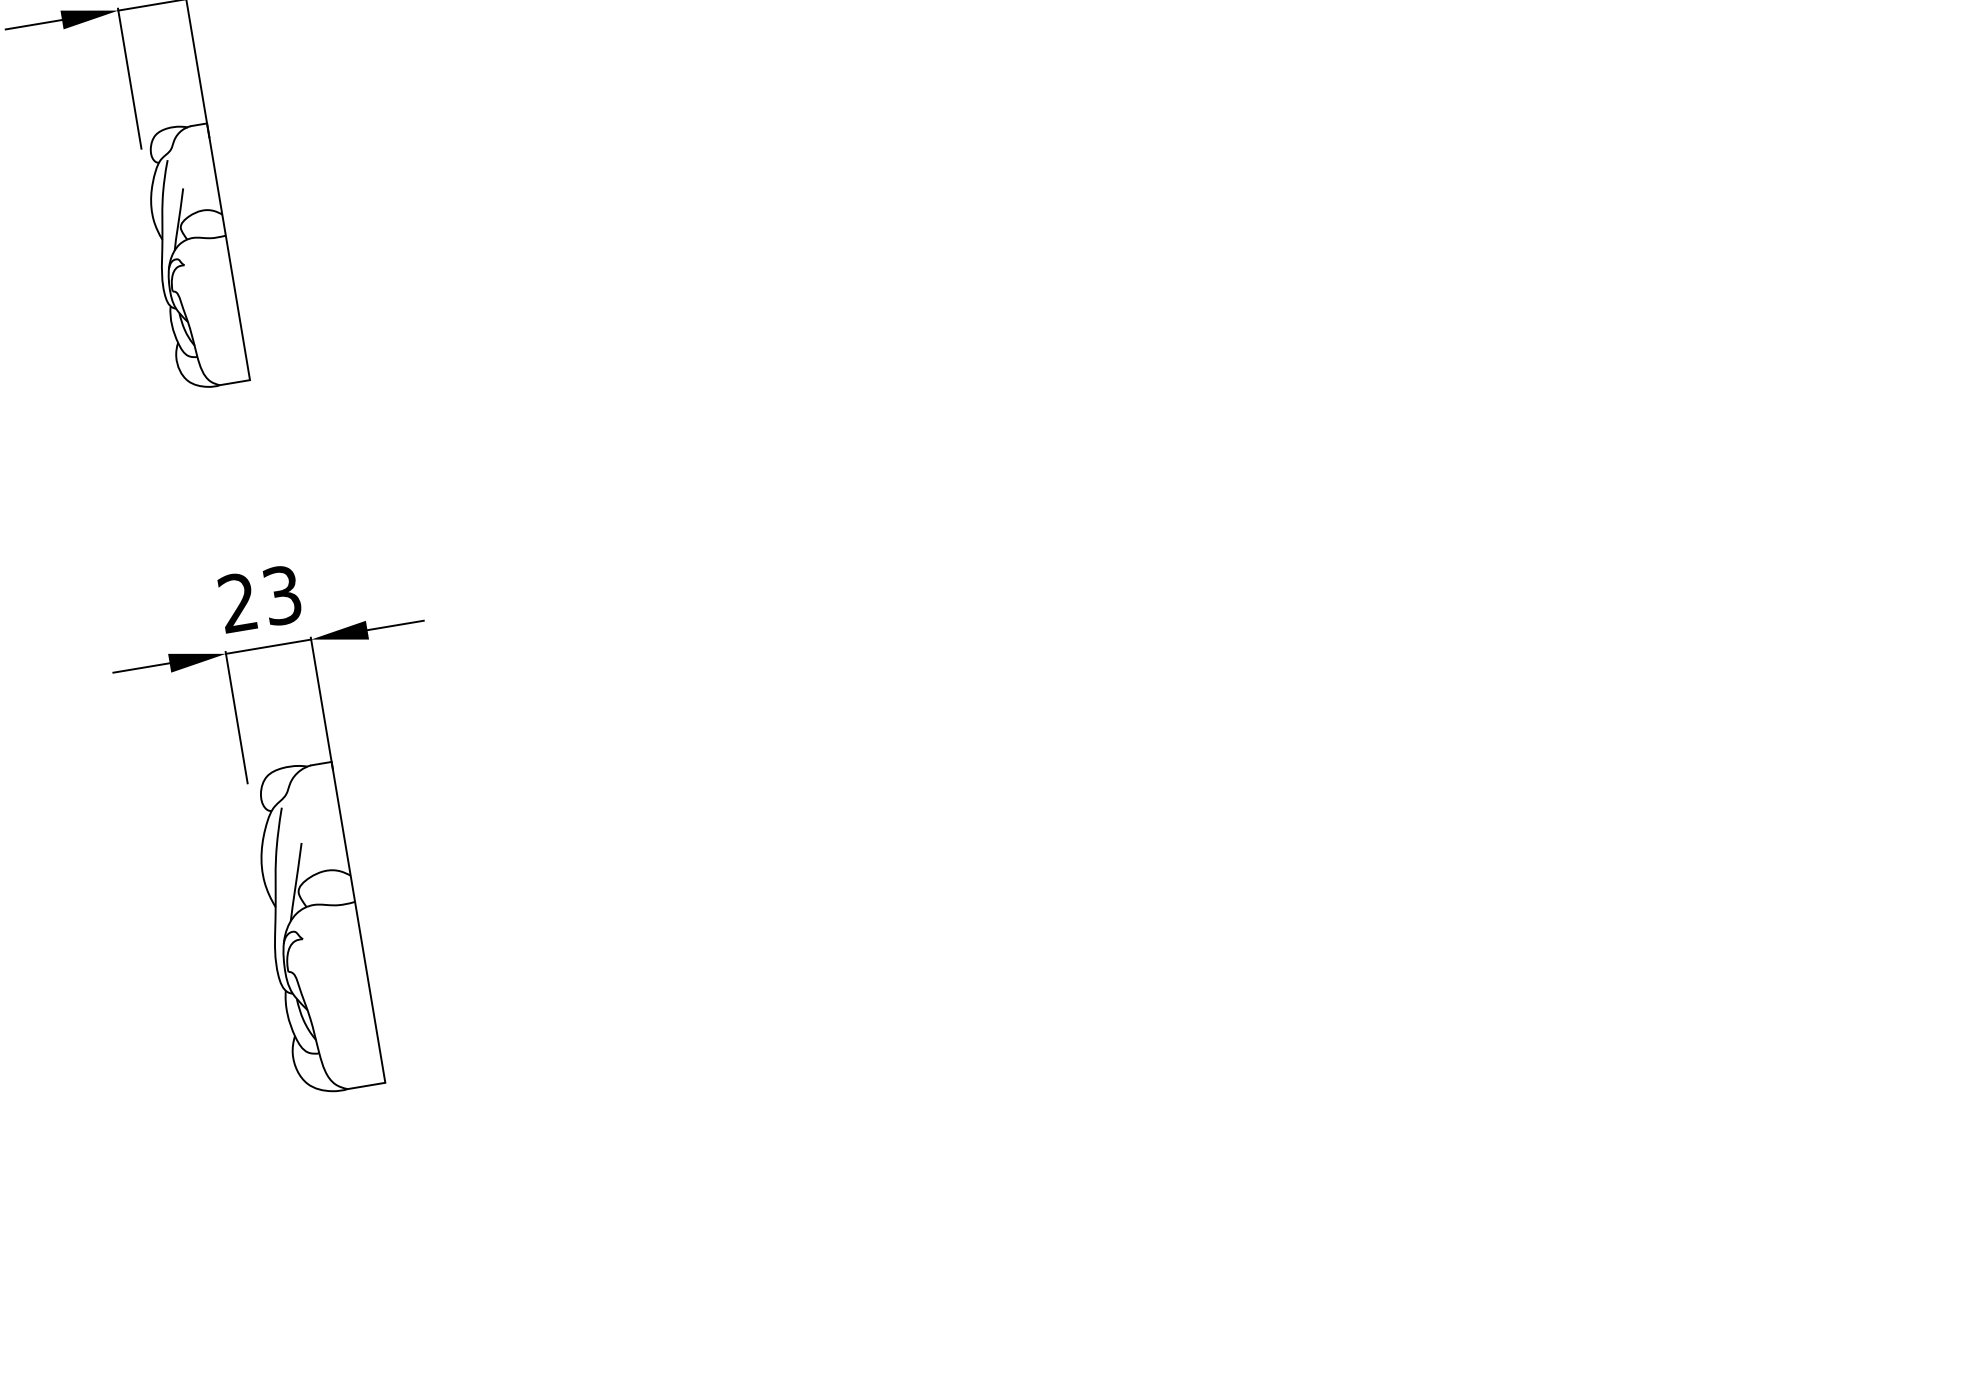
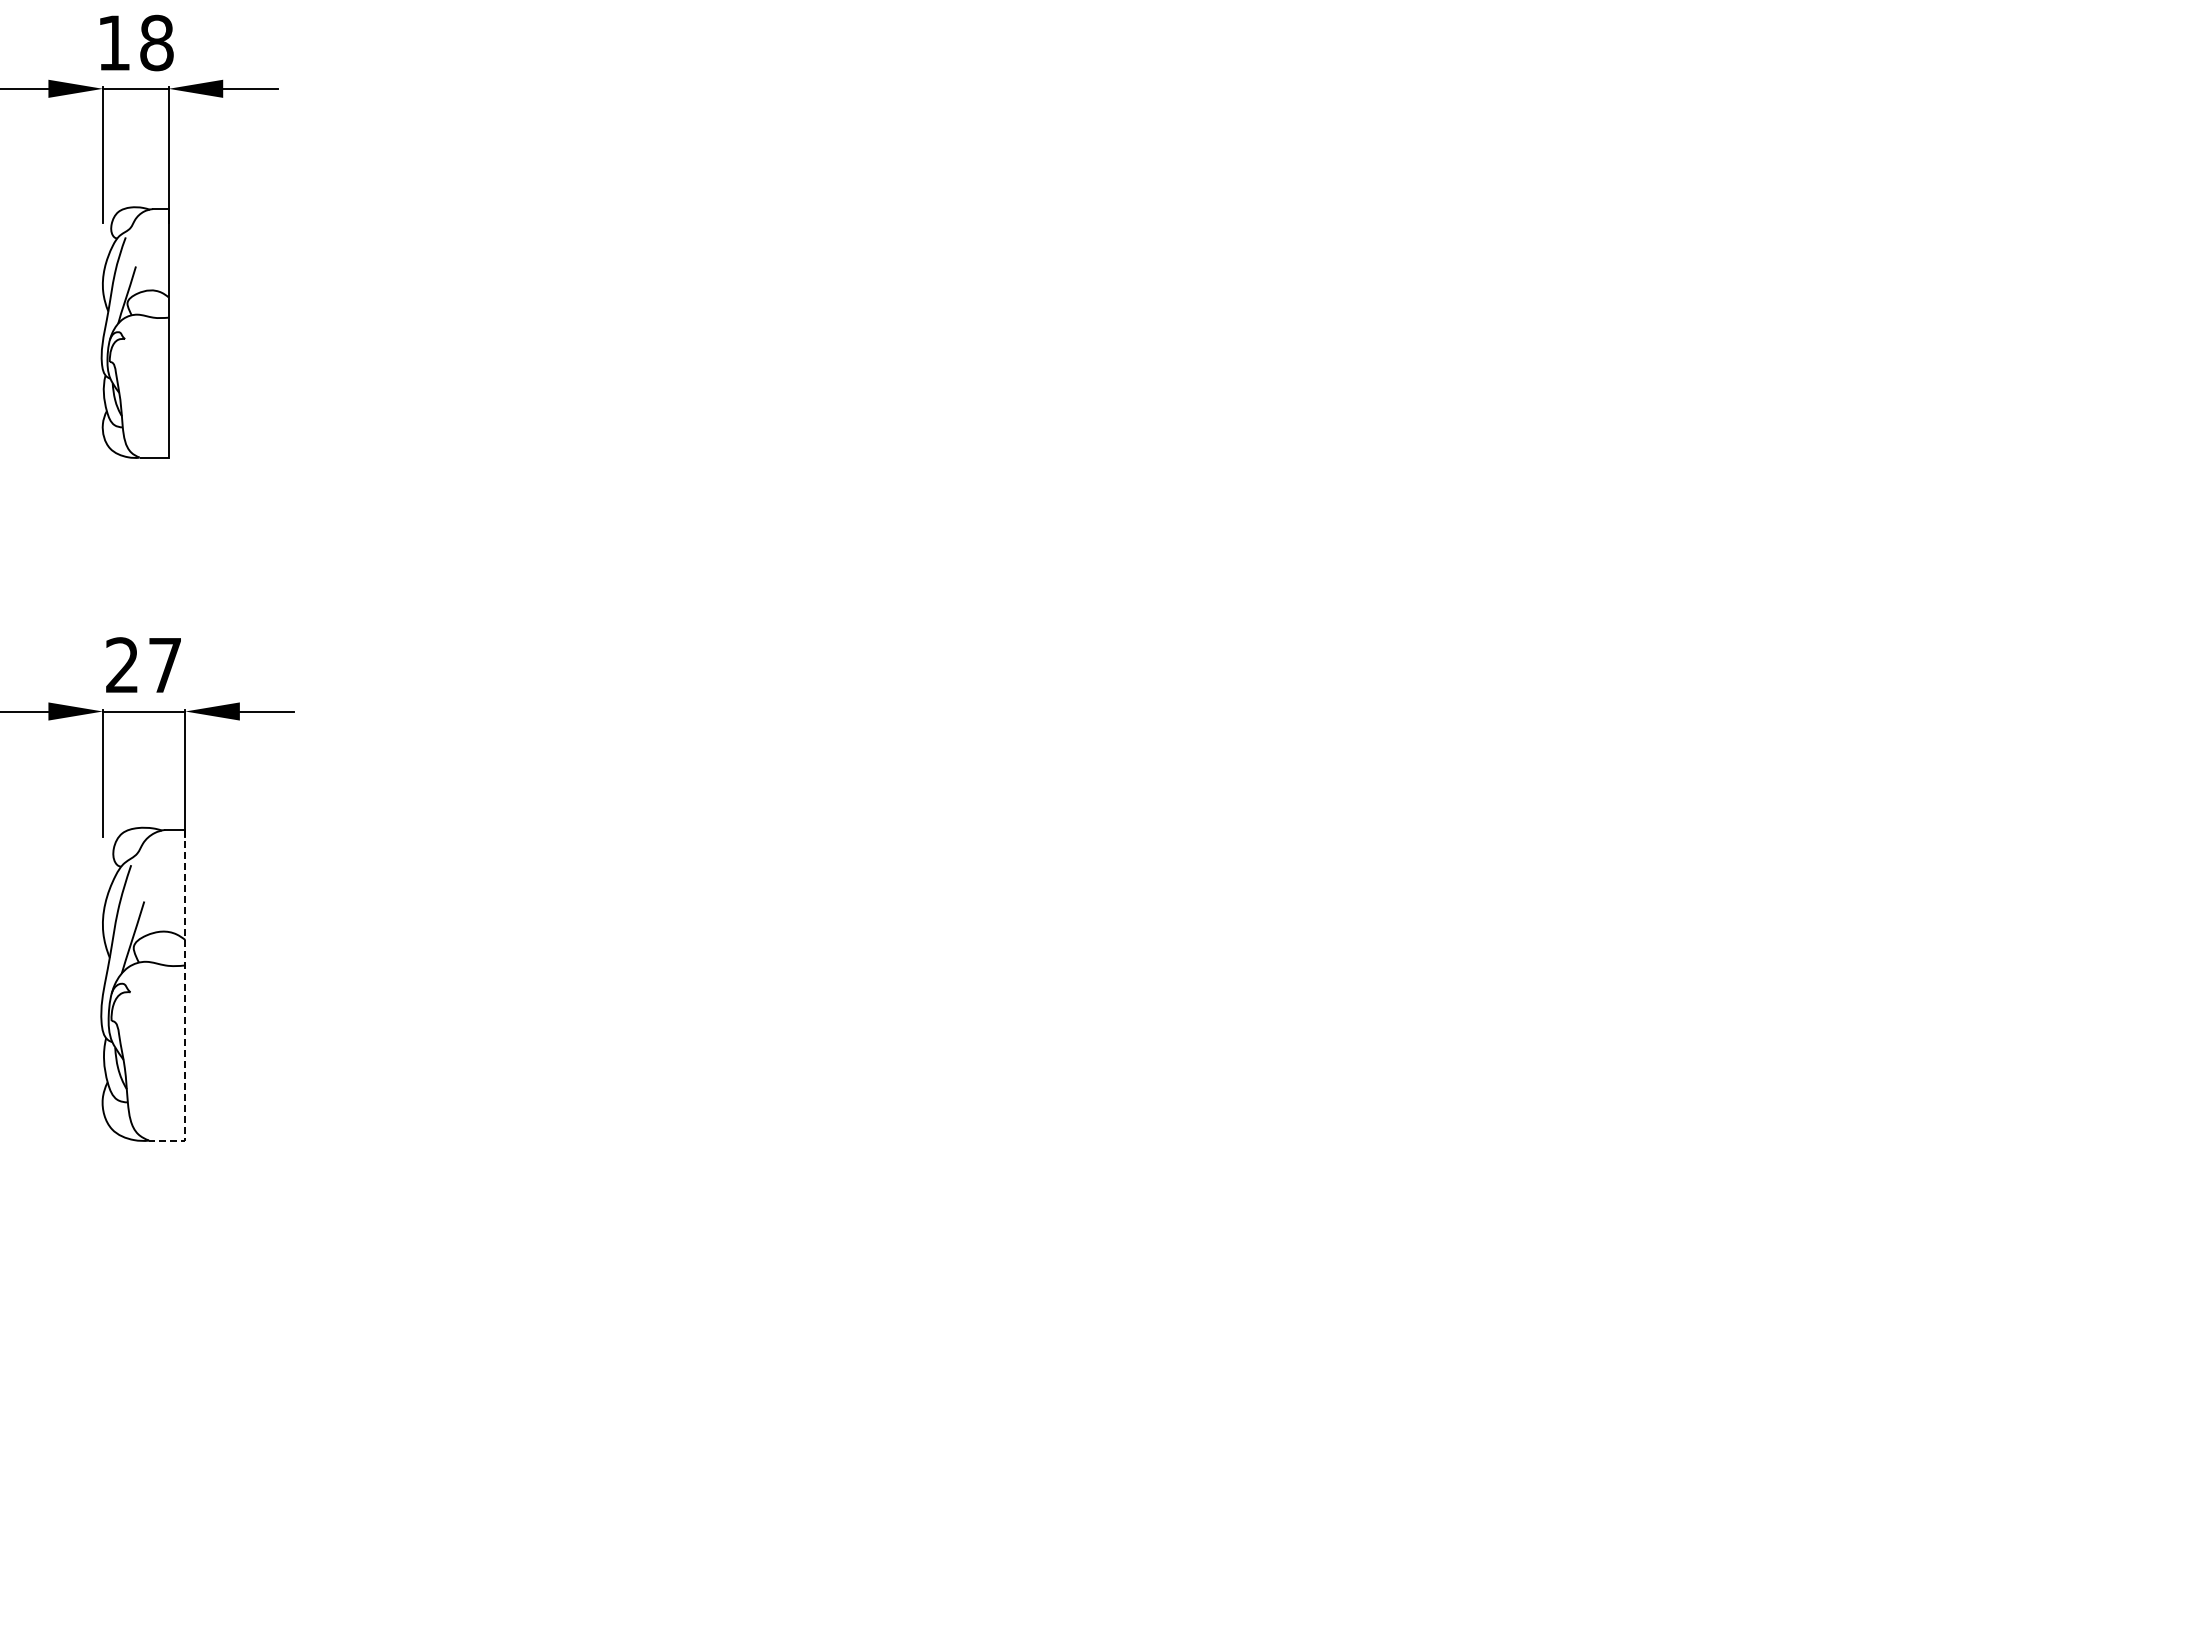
text: (282, 595) -> (165, 665), 23 -> 27
line: (361, 942) -> (185, 1004), solid -> dashed

